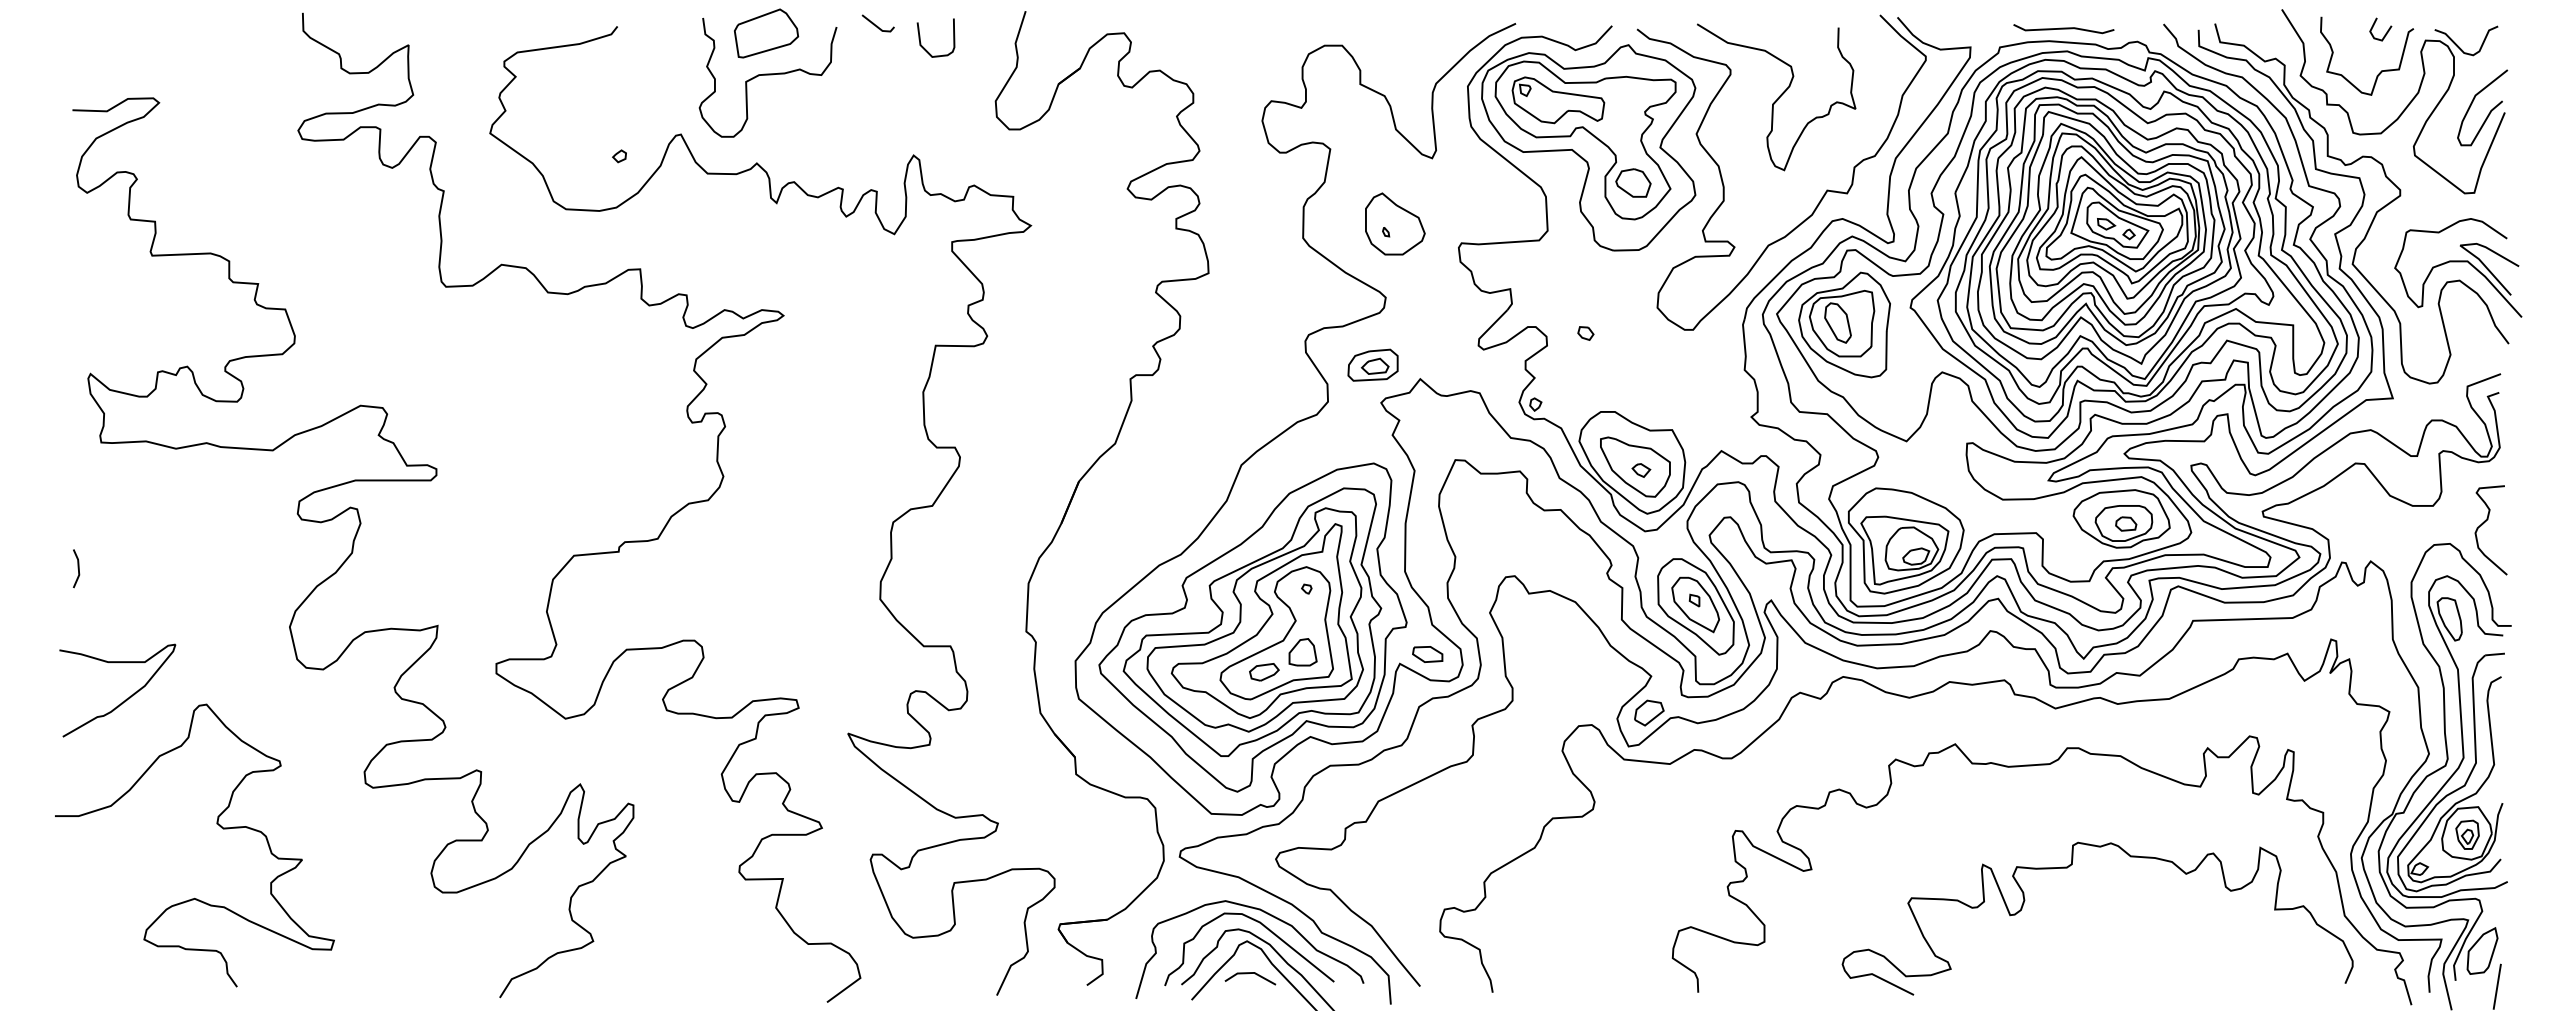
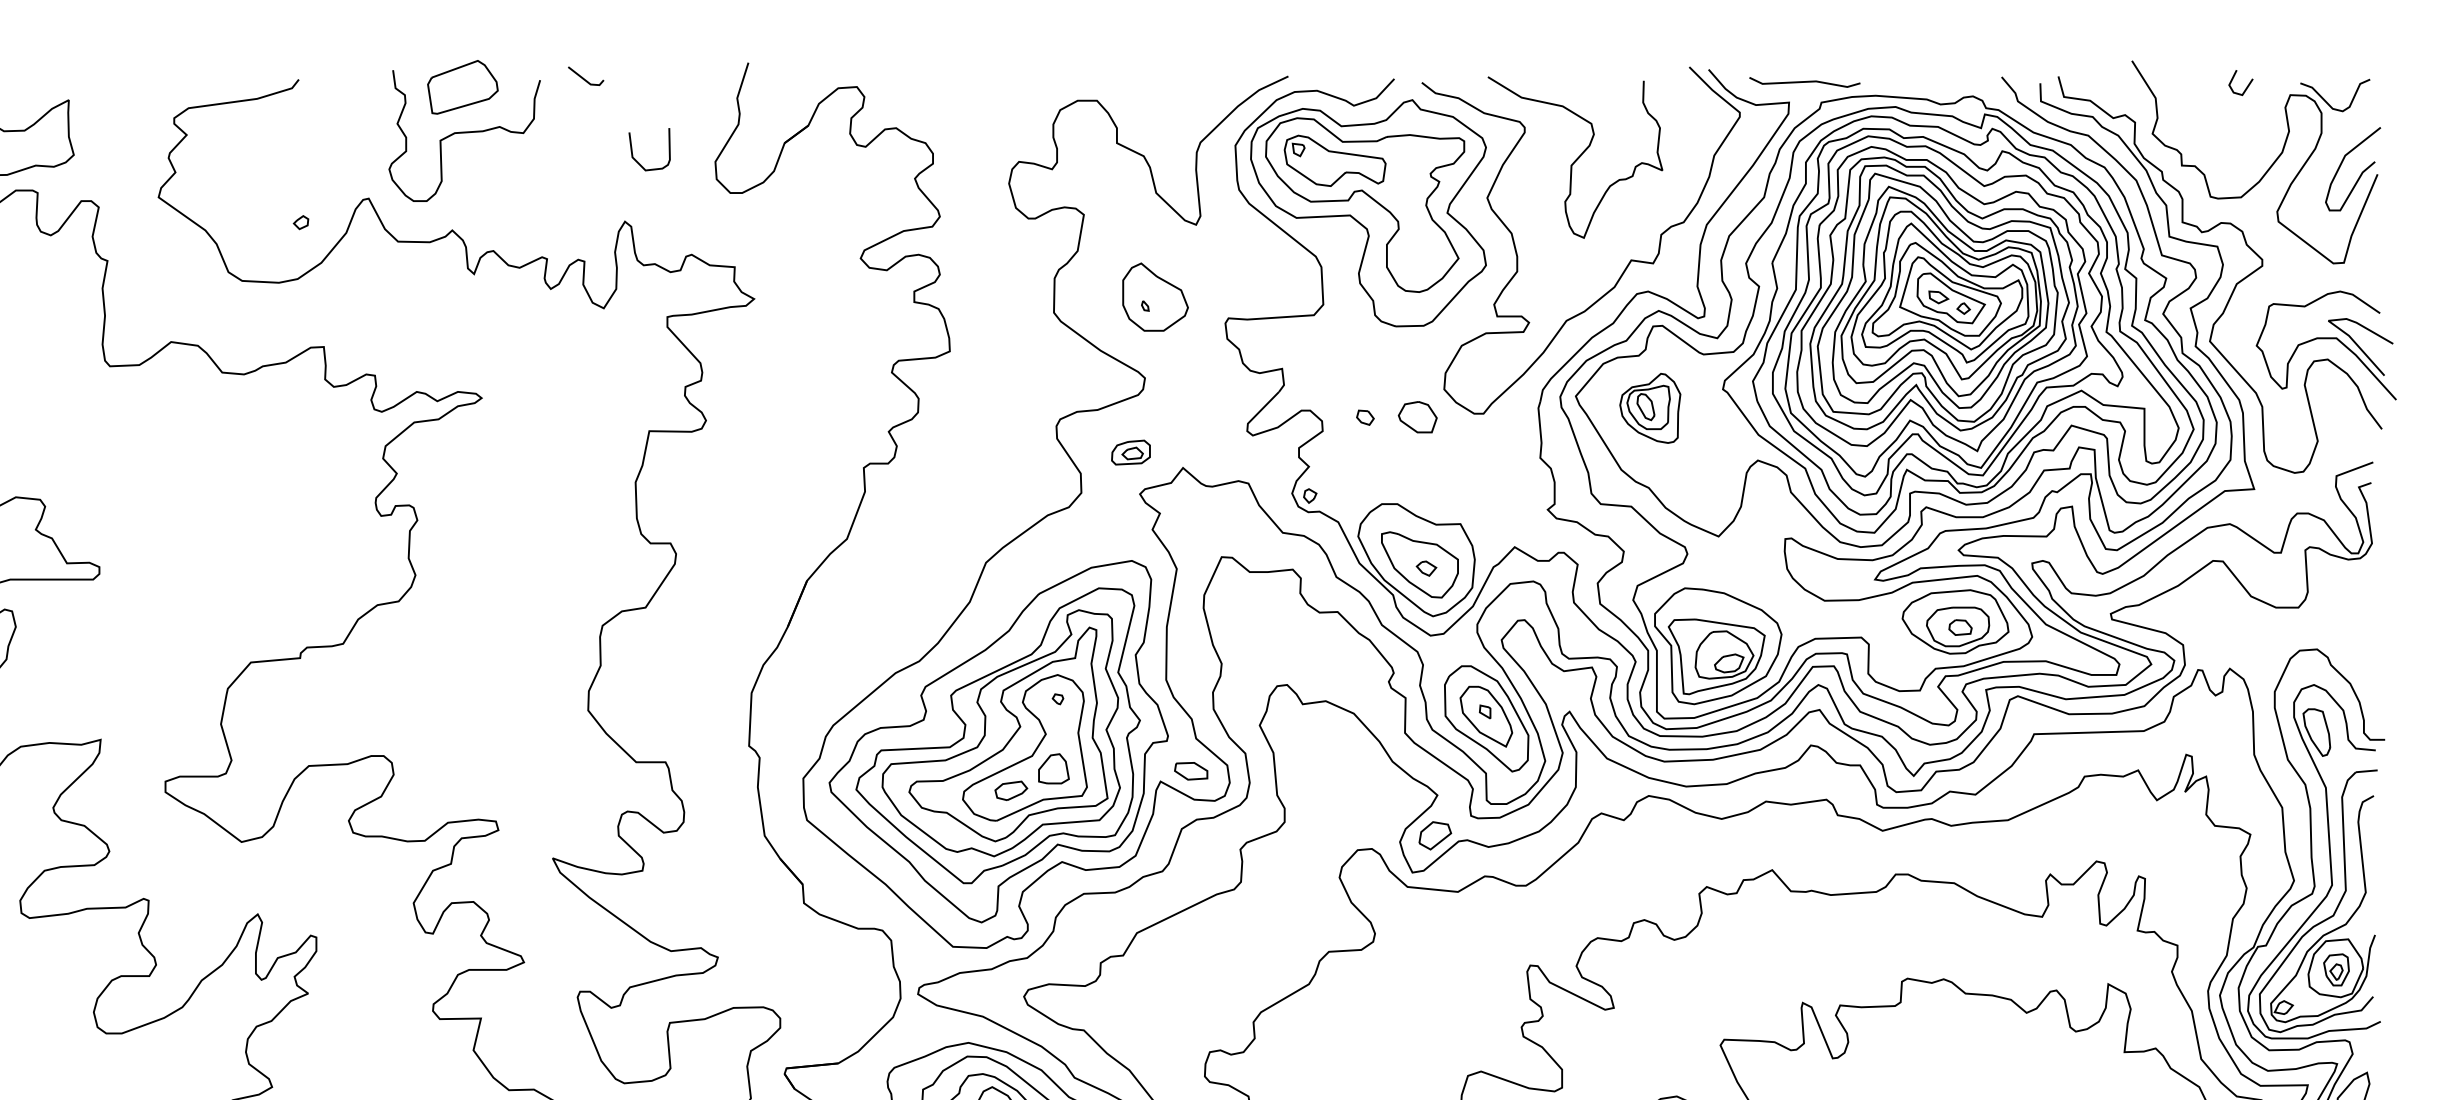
line: (2063, 29) -> (1804, 82), moved
curve: (924, 47) -> (636, 160), moved
curve: (2381, 70) -> (2241, 128), removed
part: (1633, 182) -> (1417, 416), moved
part: (1844, 324) -> (1650, 407), size x0.6
part: (1372, 364) -> (1130, 451), size x0.7
curve: (2484, 523) -> (2355, 626), removed

